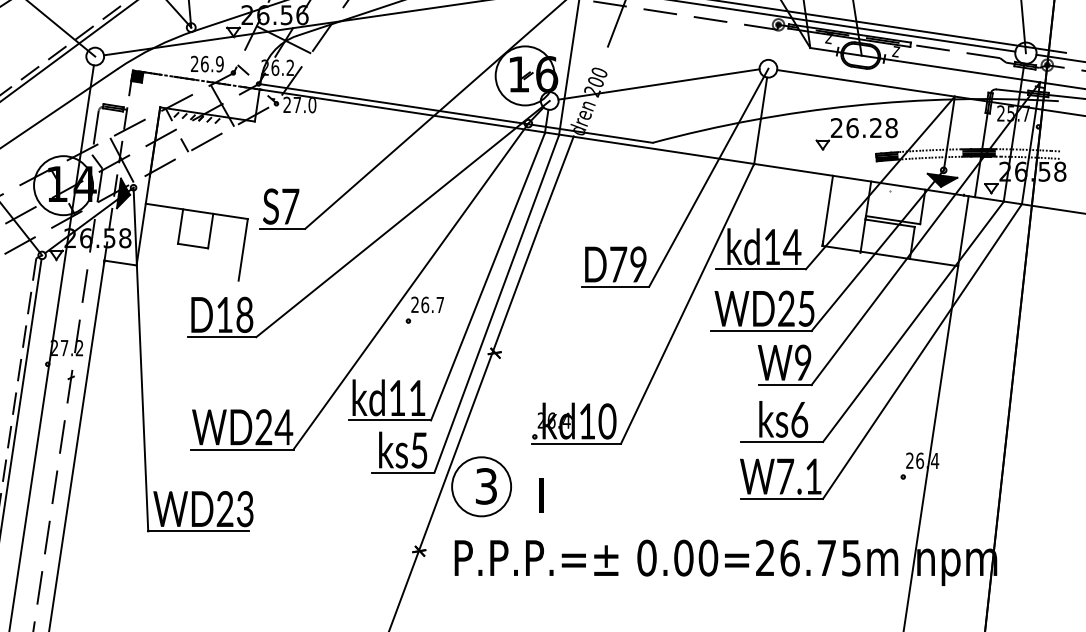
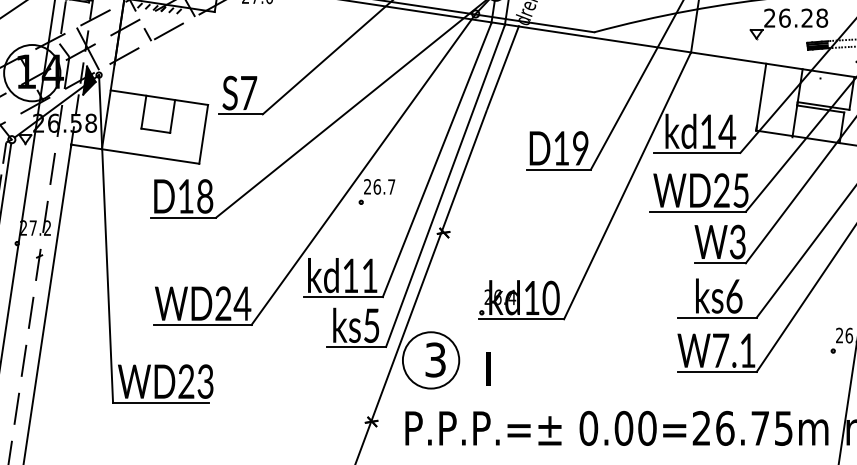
text: (618, 264) -> (561, 148), D79 -> D19
line: (187, 272) -> (150, 155), added
text: (802, 362) -> (737, 241), W9 -> W3

